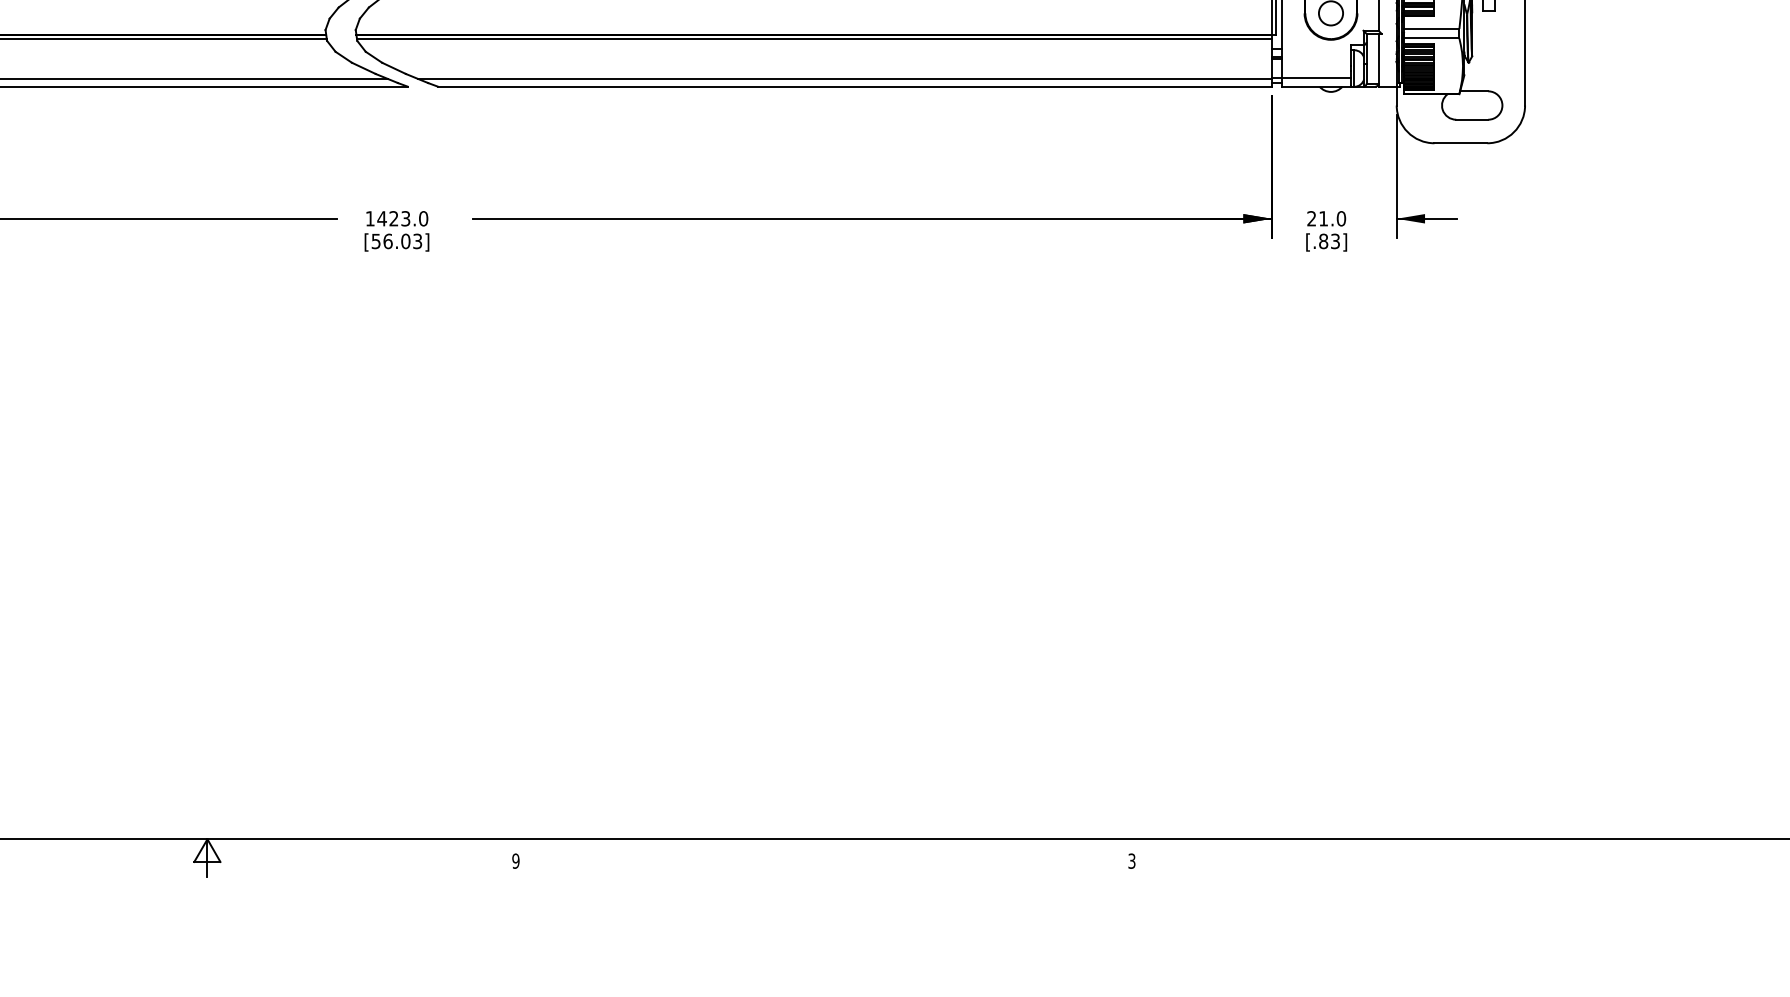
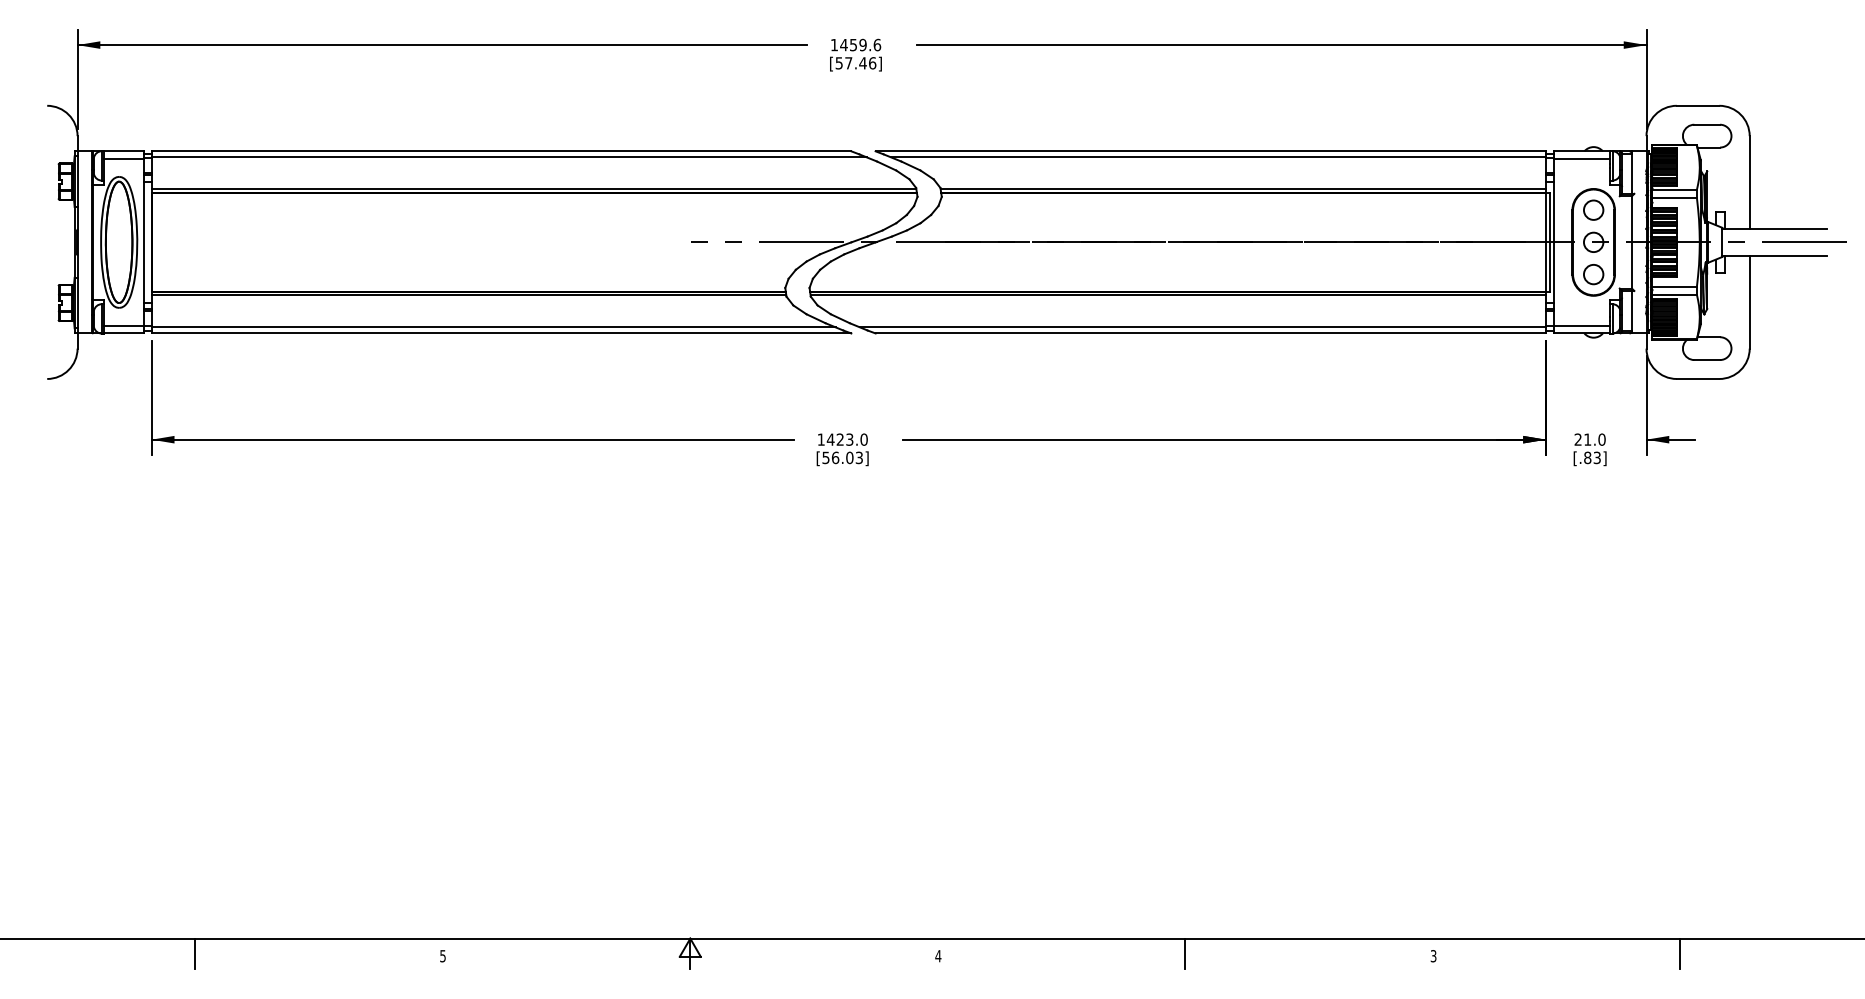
line: (823, 857) -> (1185, 953), added
line: (1439, 857) -> (1680, 953), added
text: (516, 861) -> (938, 956), 9 -> 4

